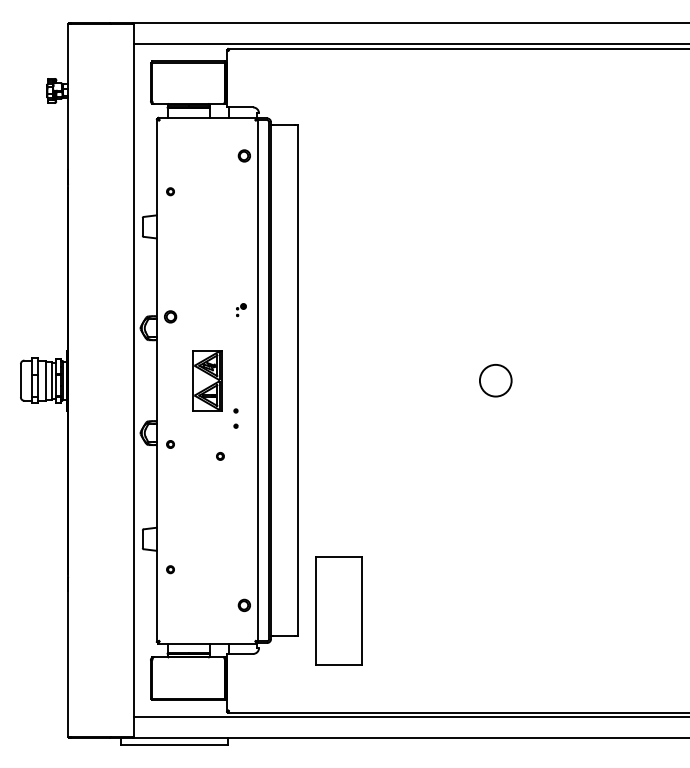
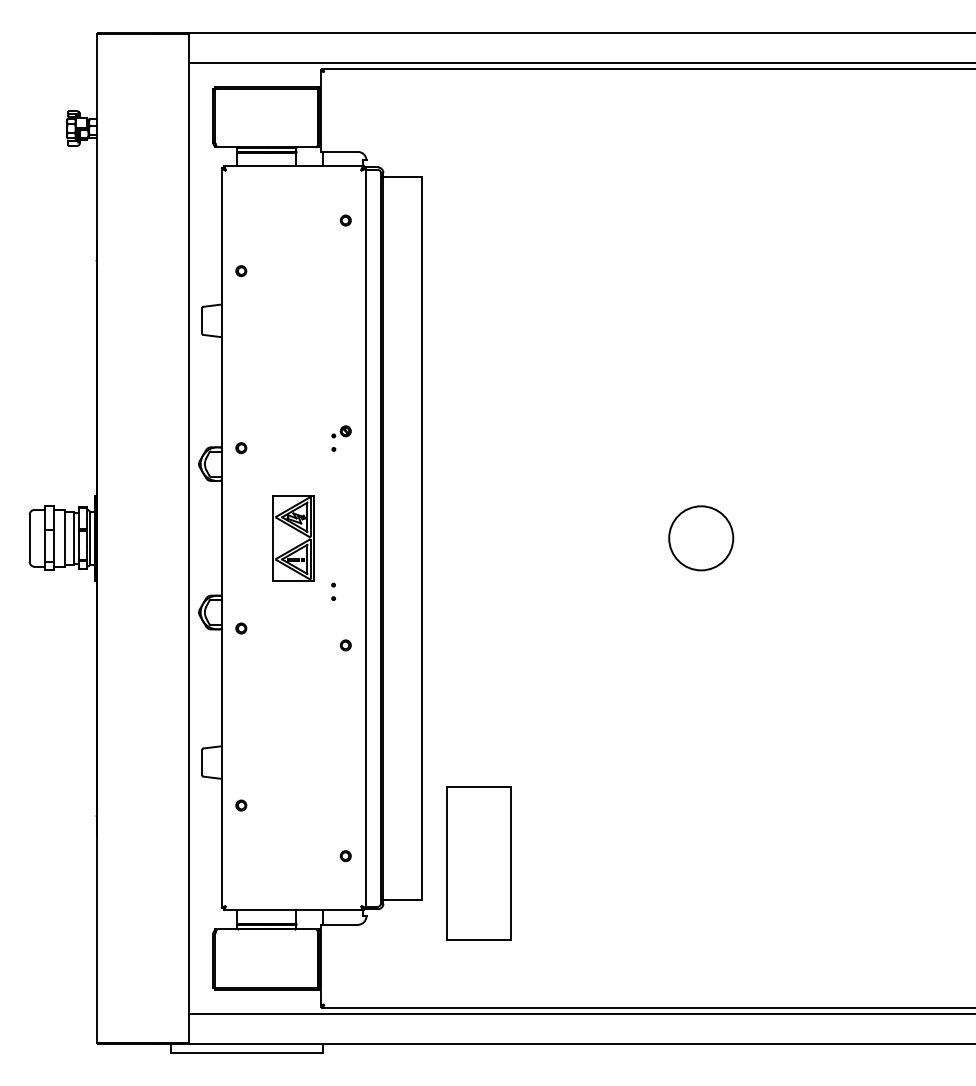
part: (244, 155) -> (345, 219), size x0.62
part: (241, 309) -> (341, 437), size x1.43
part: (170, 316) -> (241, 447), size x0.62
circle: (495, 380) -> (700, 538), size x1.43
part: (235, 418) -> (333, 591), size x0.62
part: (220, 456) -> (345, 645), moved
part: (244, 605) -> (345, 856), size x0.62

